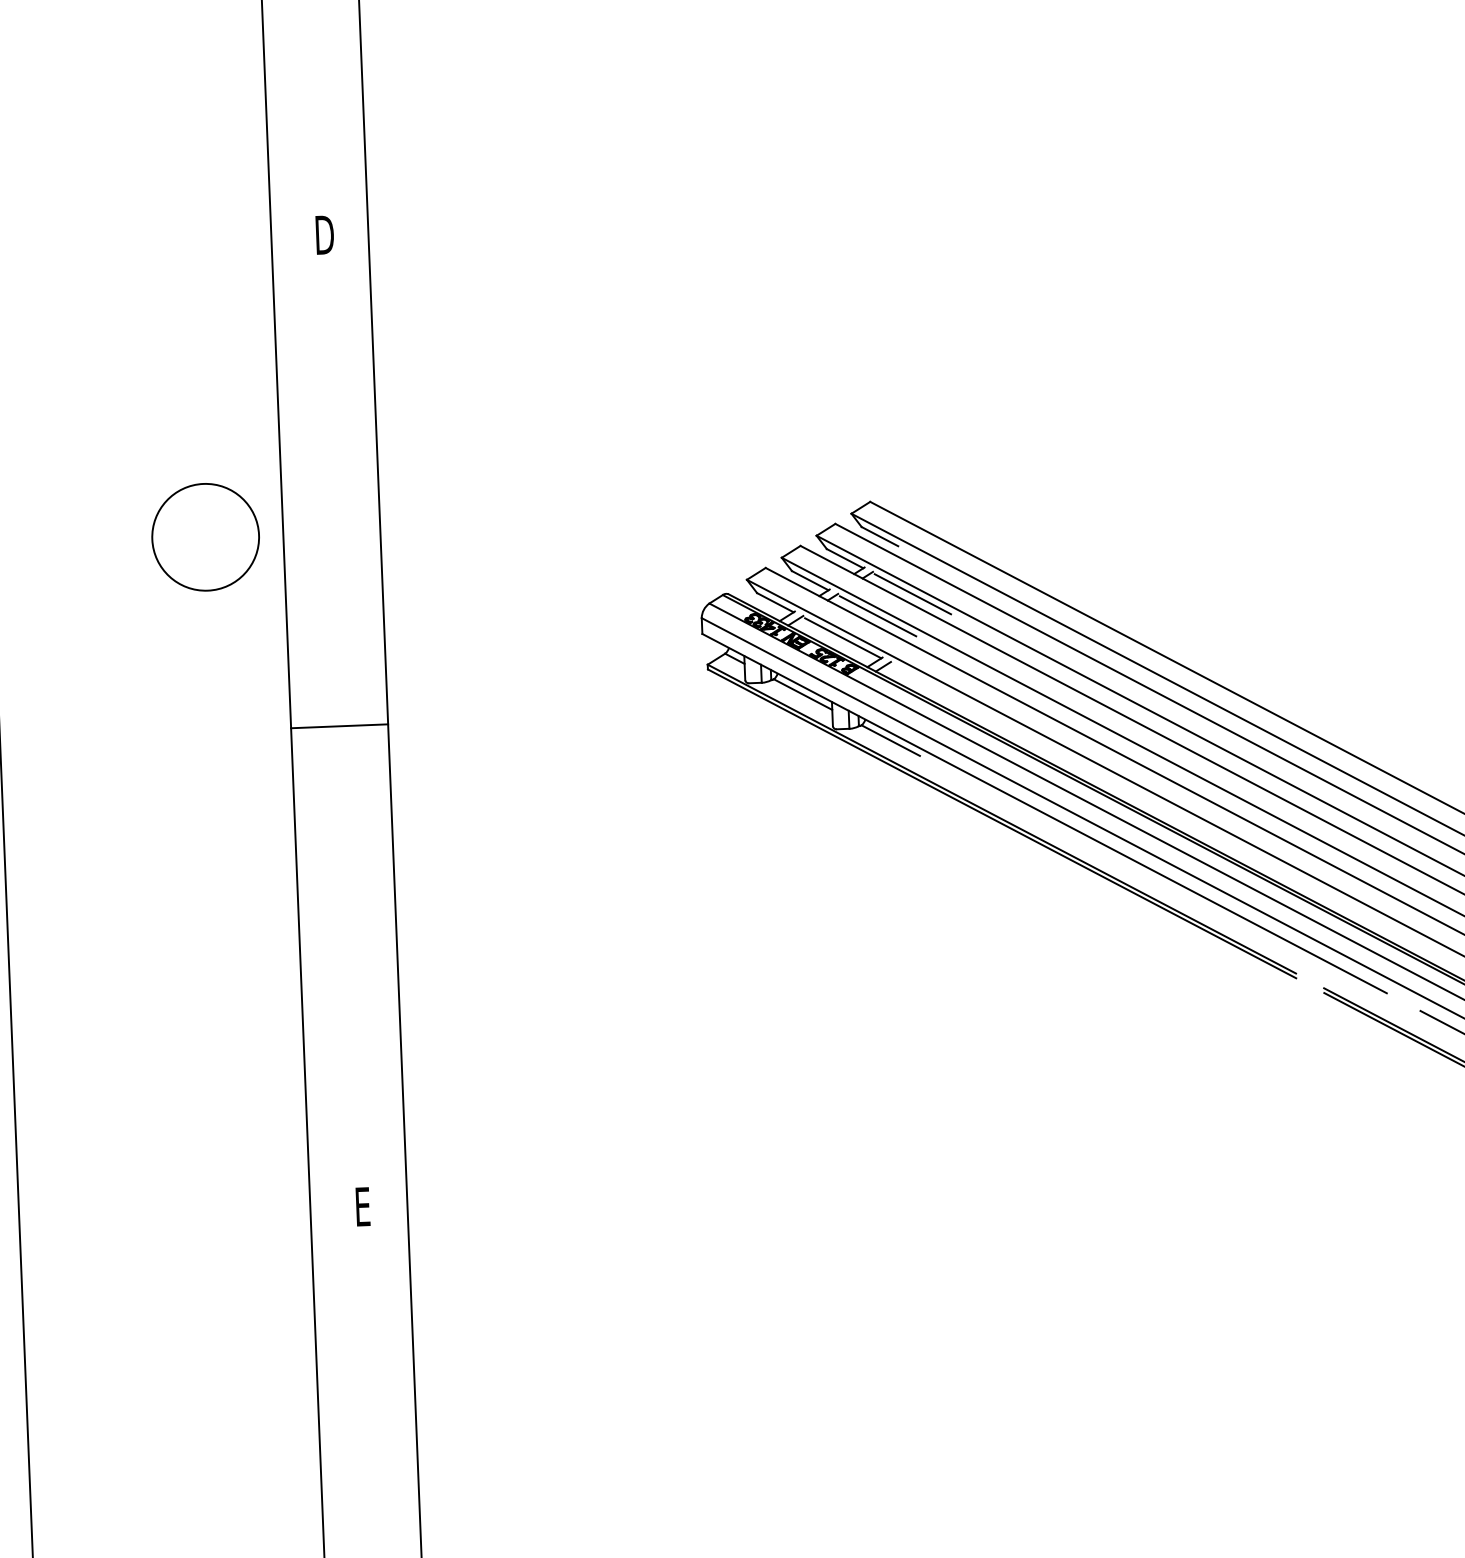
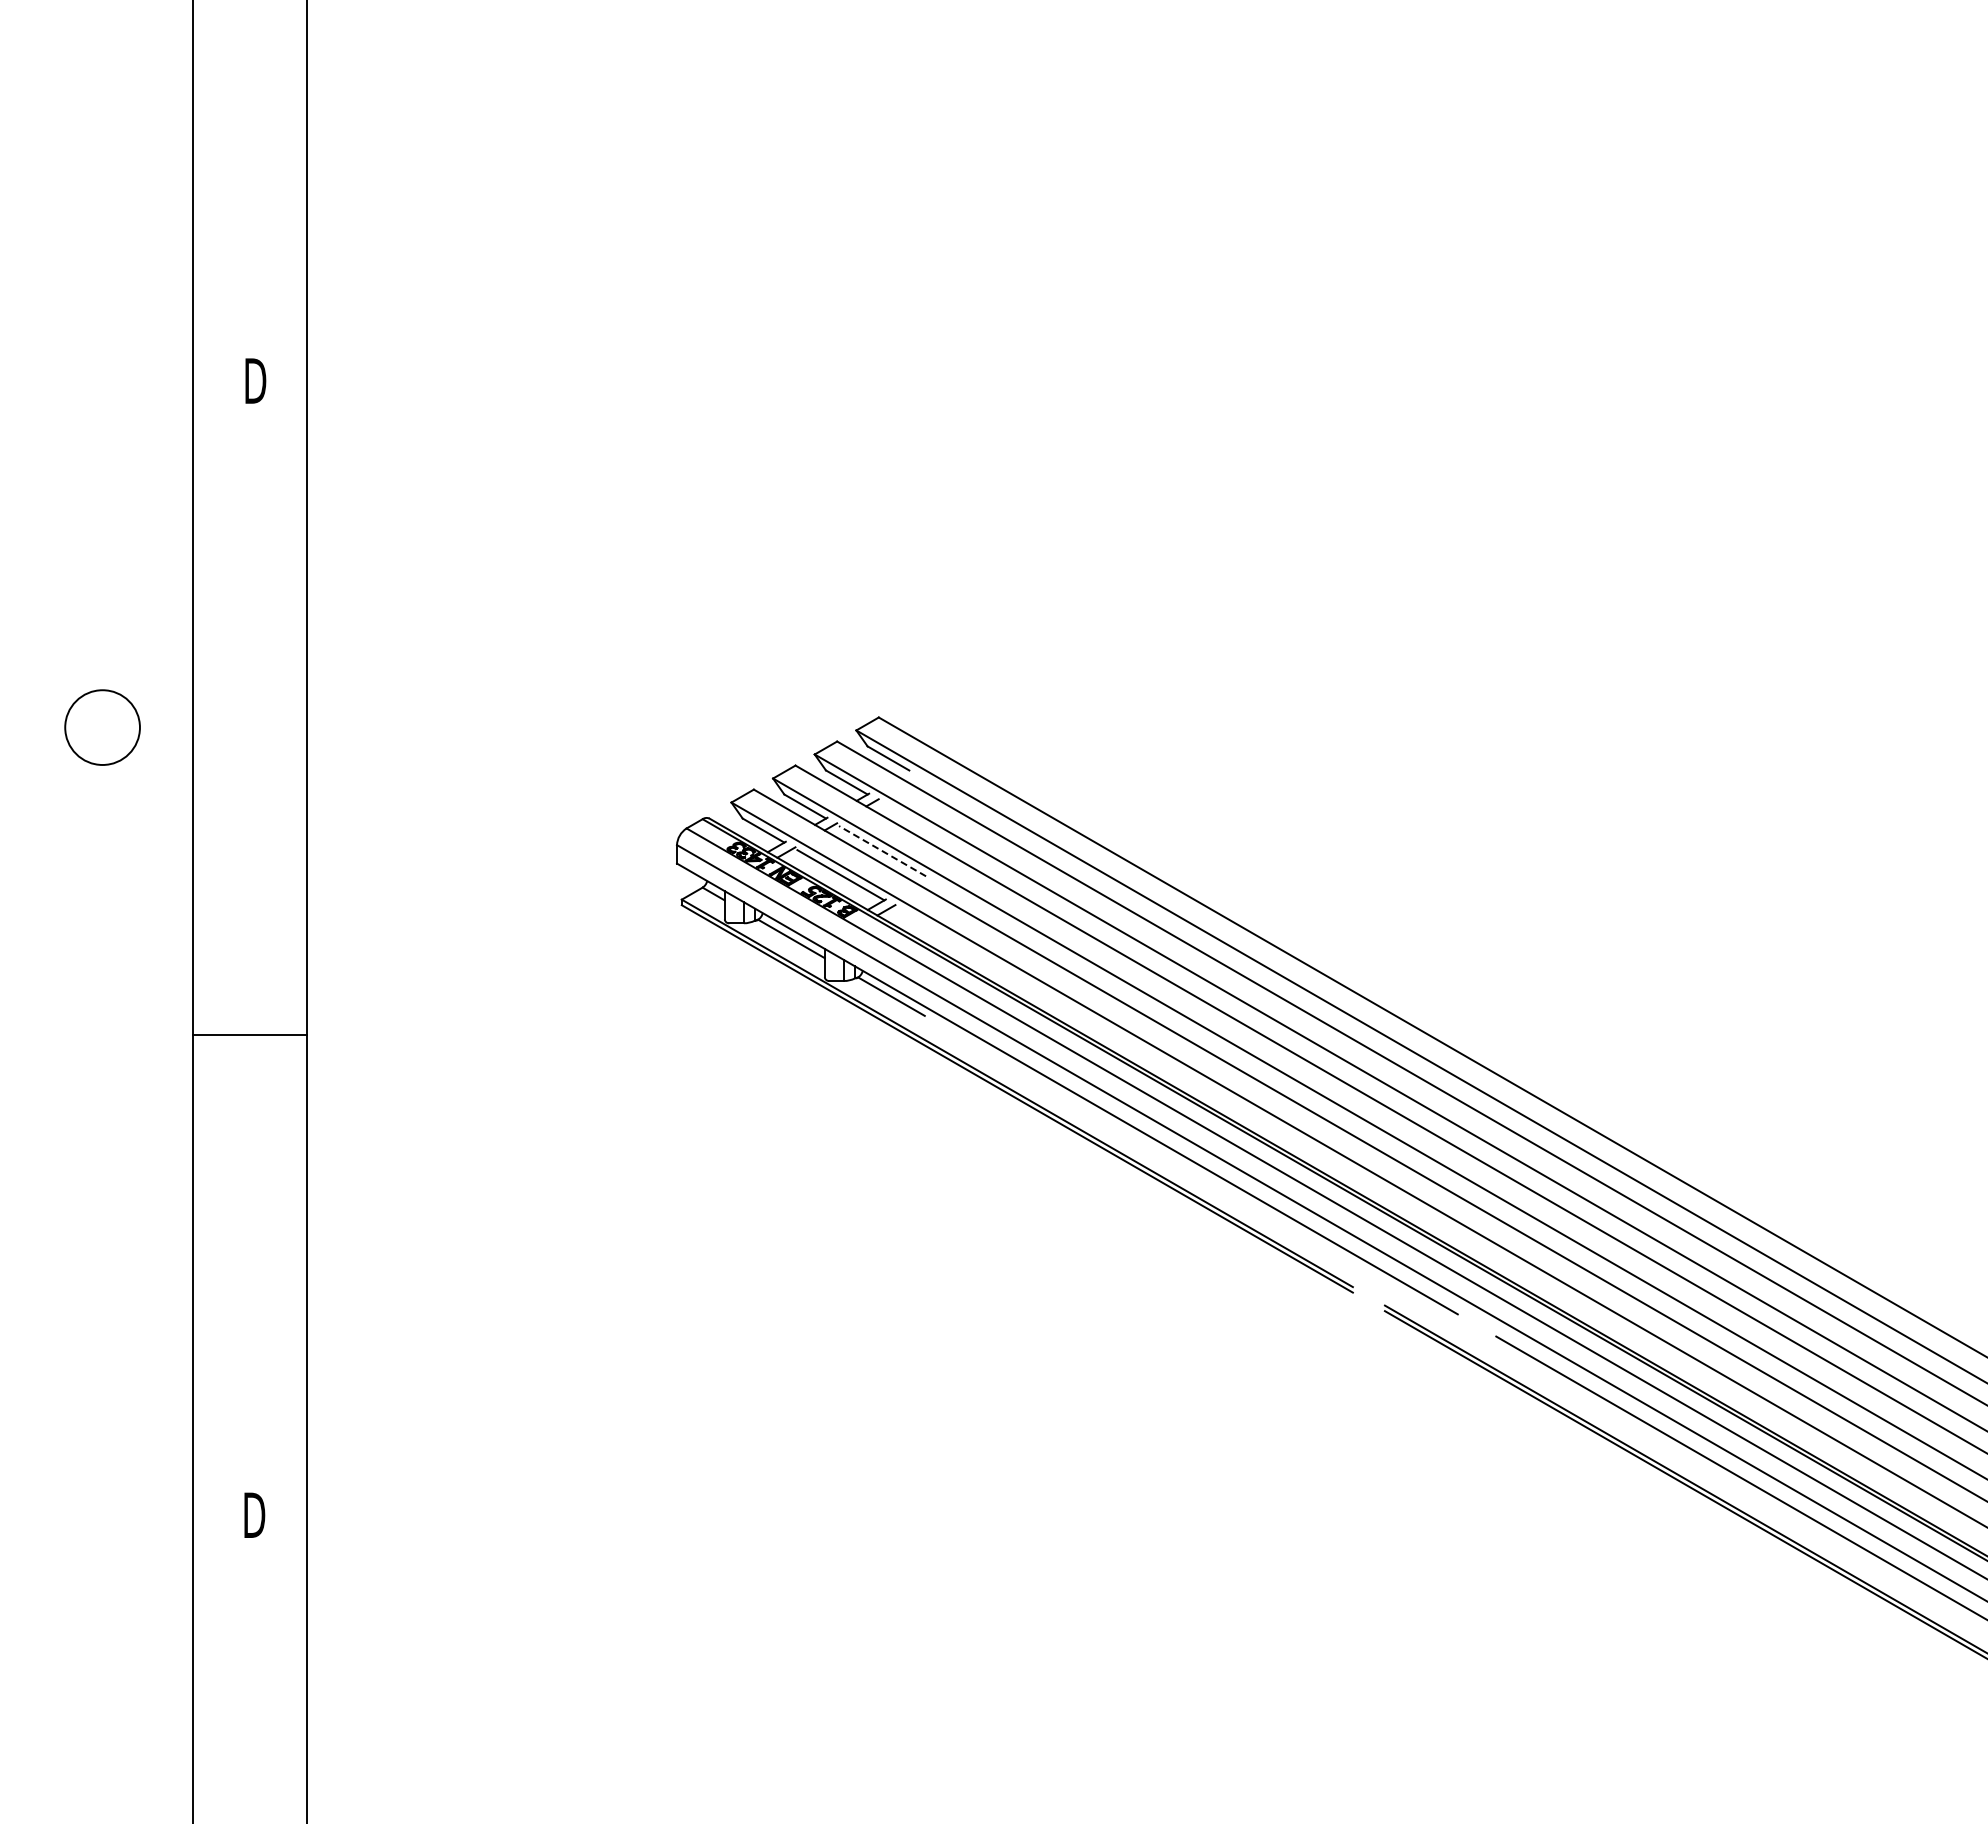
circle: (205, 537) -> (102, 727), size x0.6
line: (912, 594) -> (923, 827), removed
line: (877, 615) -> (882, 850), solid -> dashed
line: (339, 726) -> (249, 1035), moved
text: (362, 1206) -> (254, 1514), E -> D

